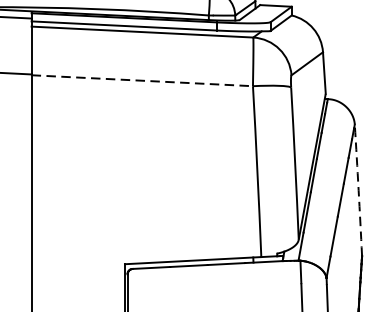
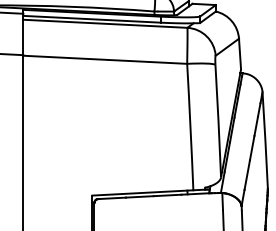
line: (142, 80) -> (105, 59), dashed -> solid
arc: (358, 189) -> (265, 140), dashed -> solid

